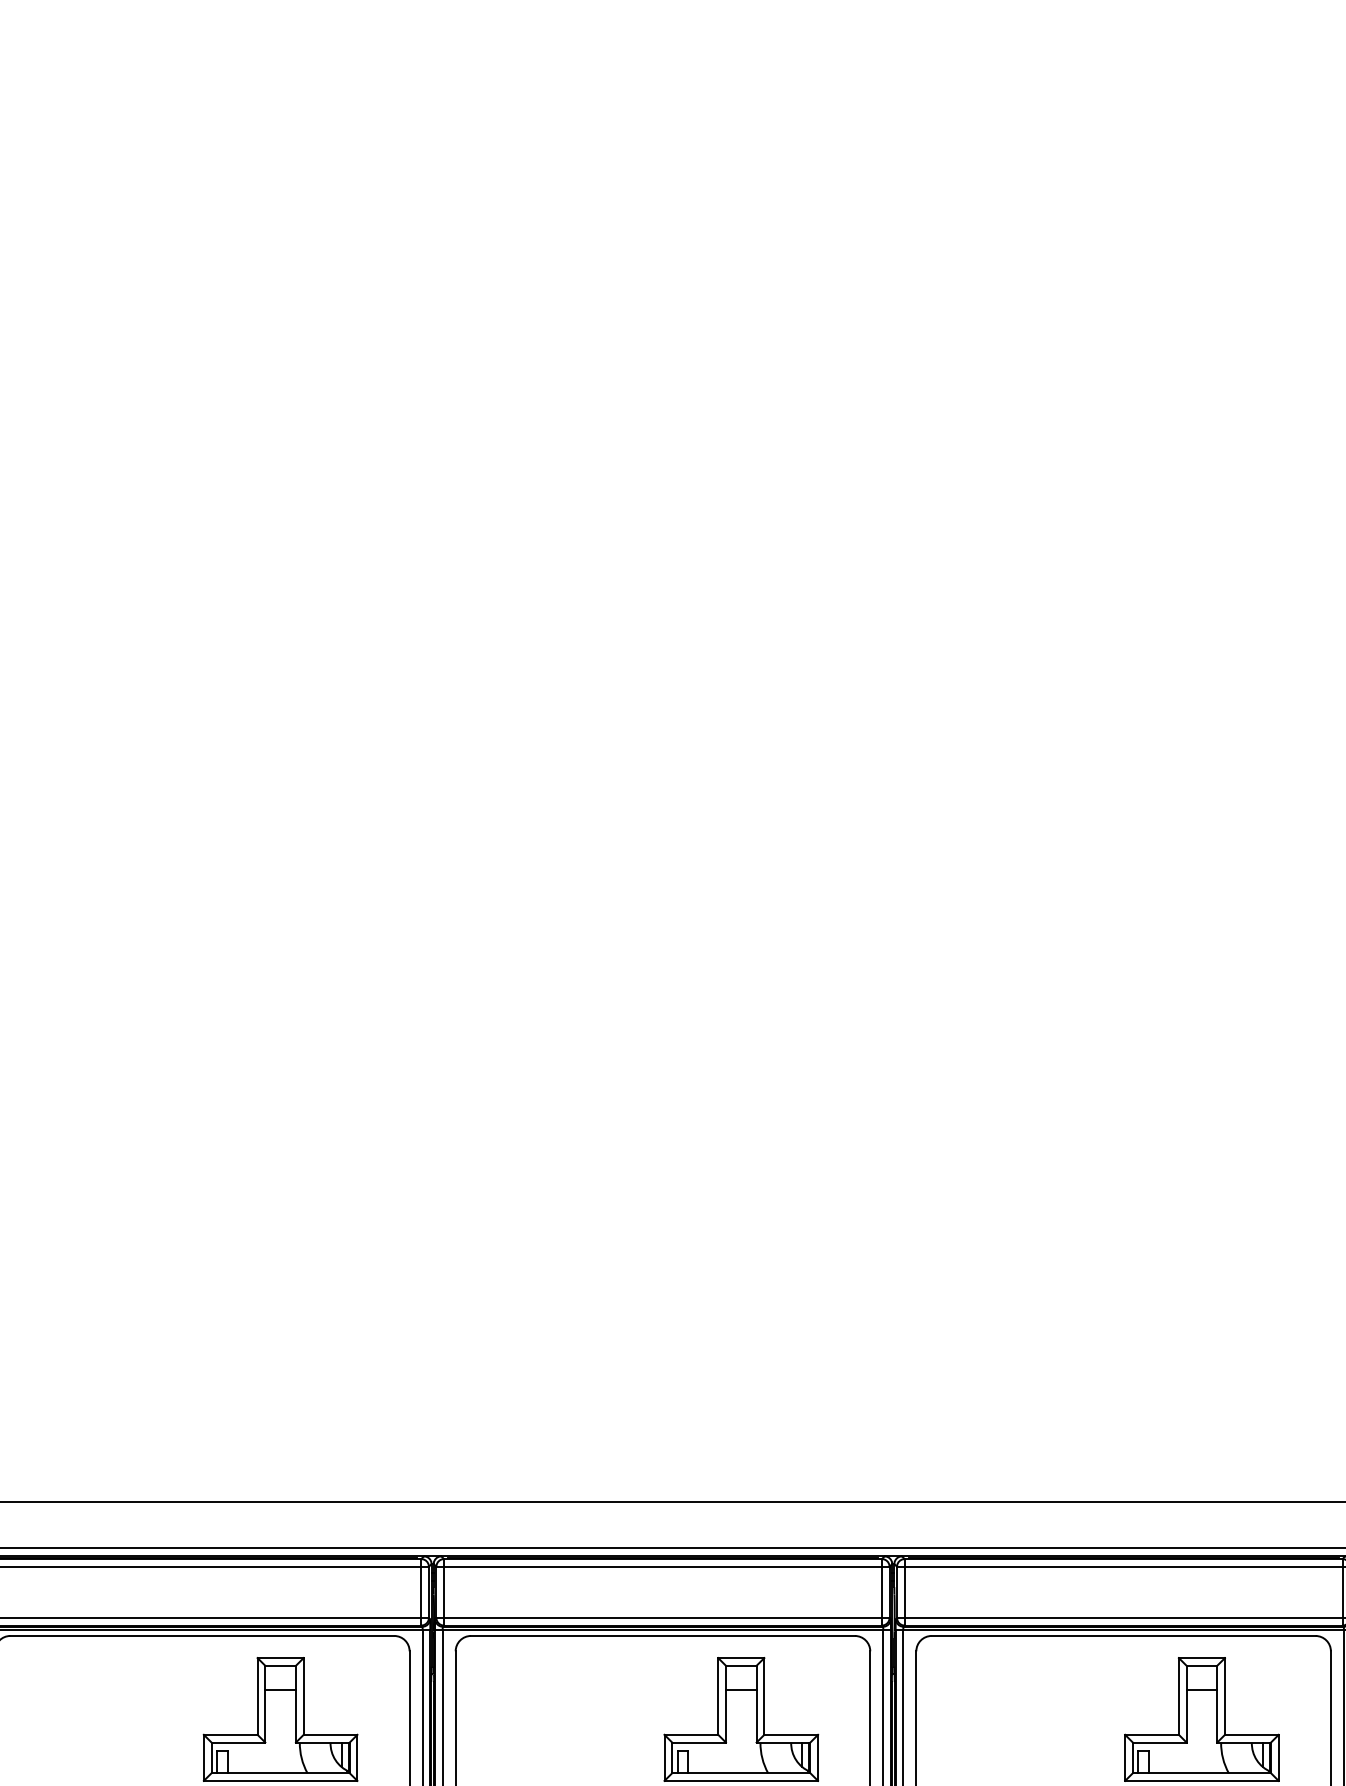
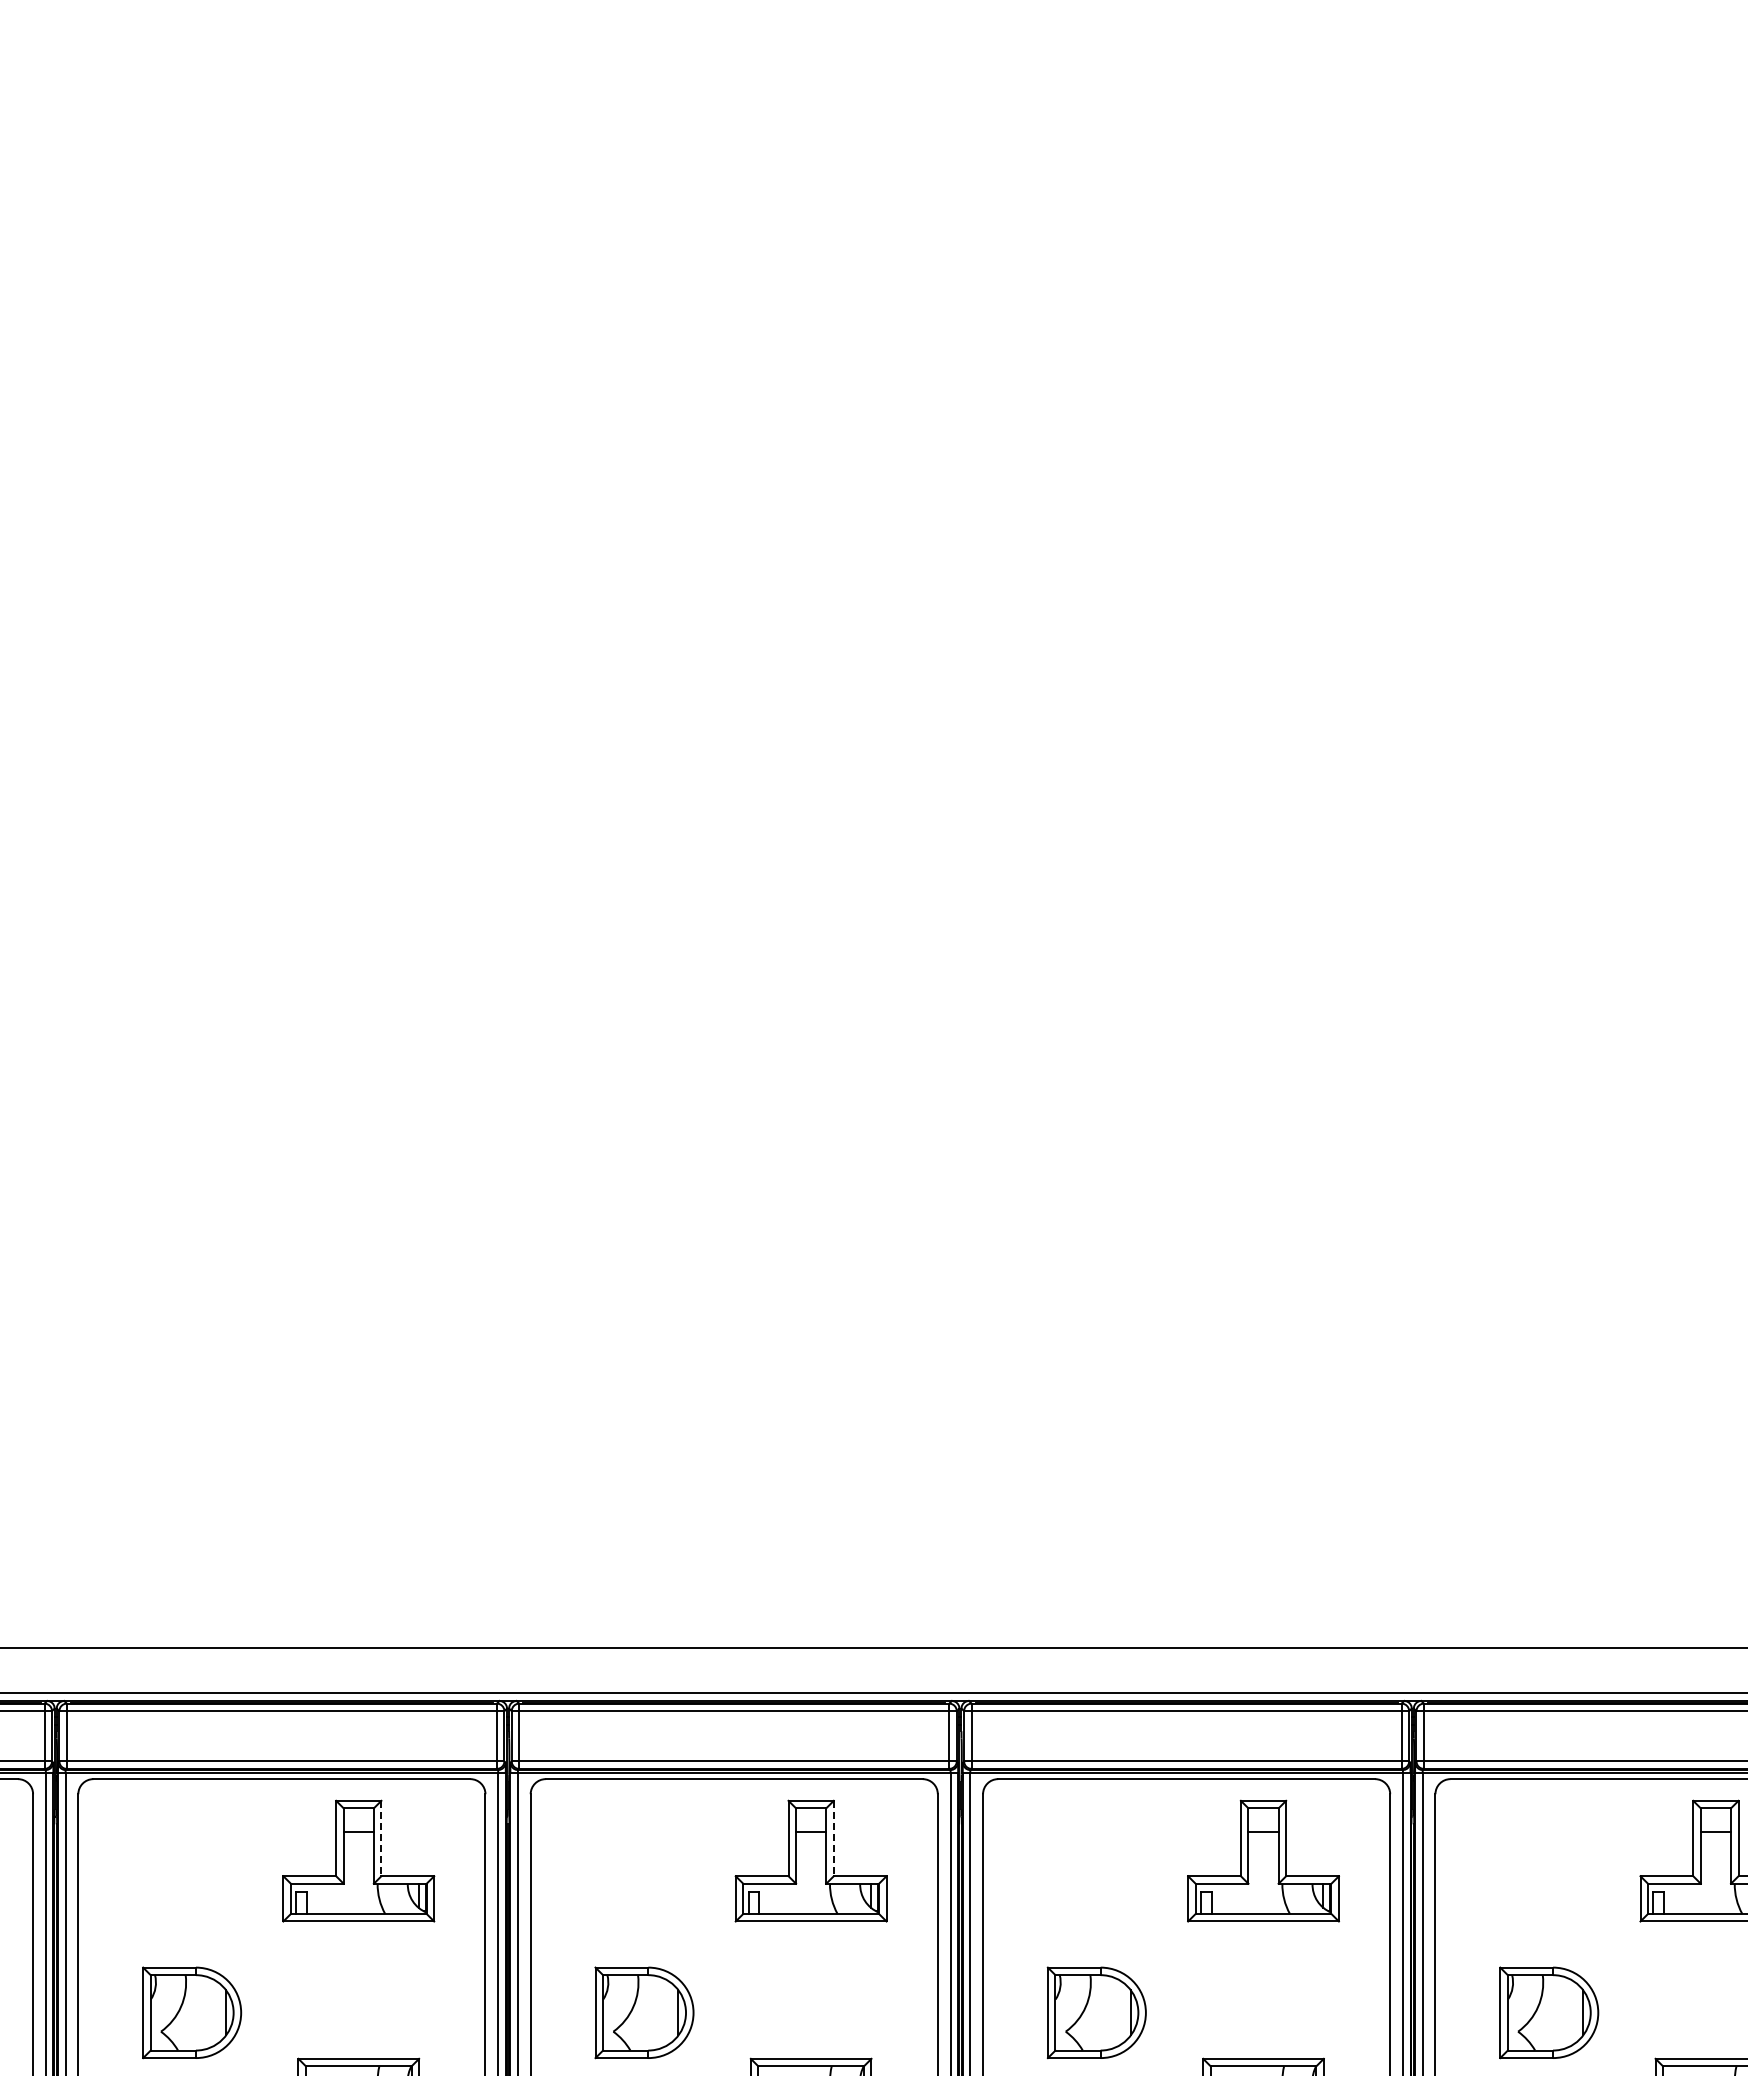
line: (303, 1696) -> (381, 1838), solid -> dashed
line: (764, 1696) -> (833, 1838), solid -> dashed

